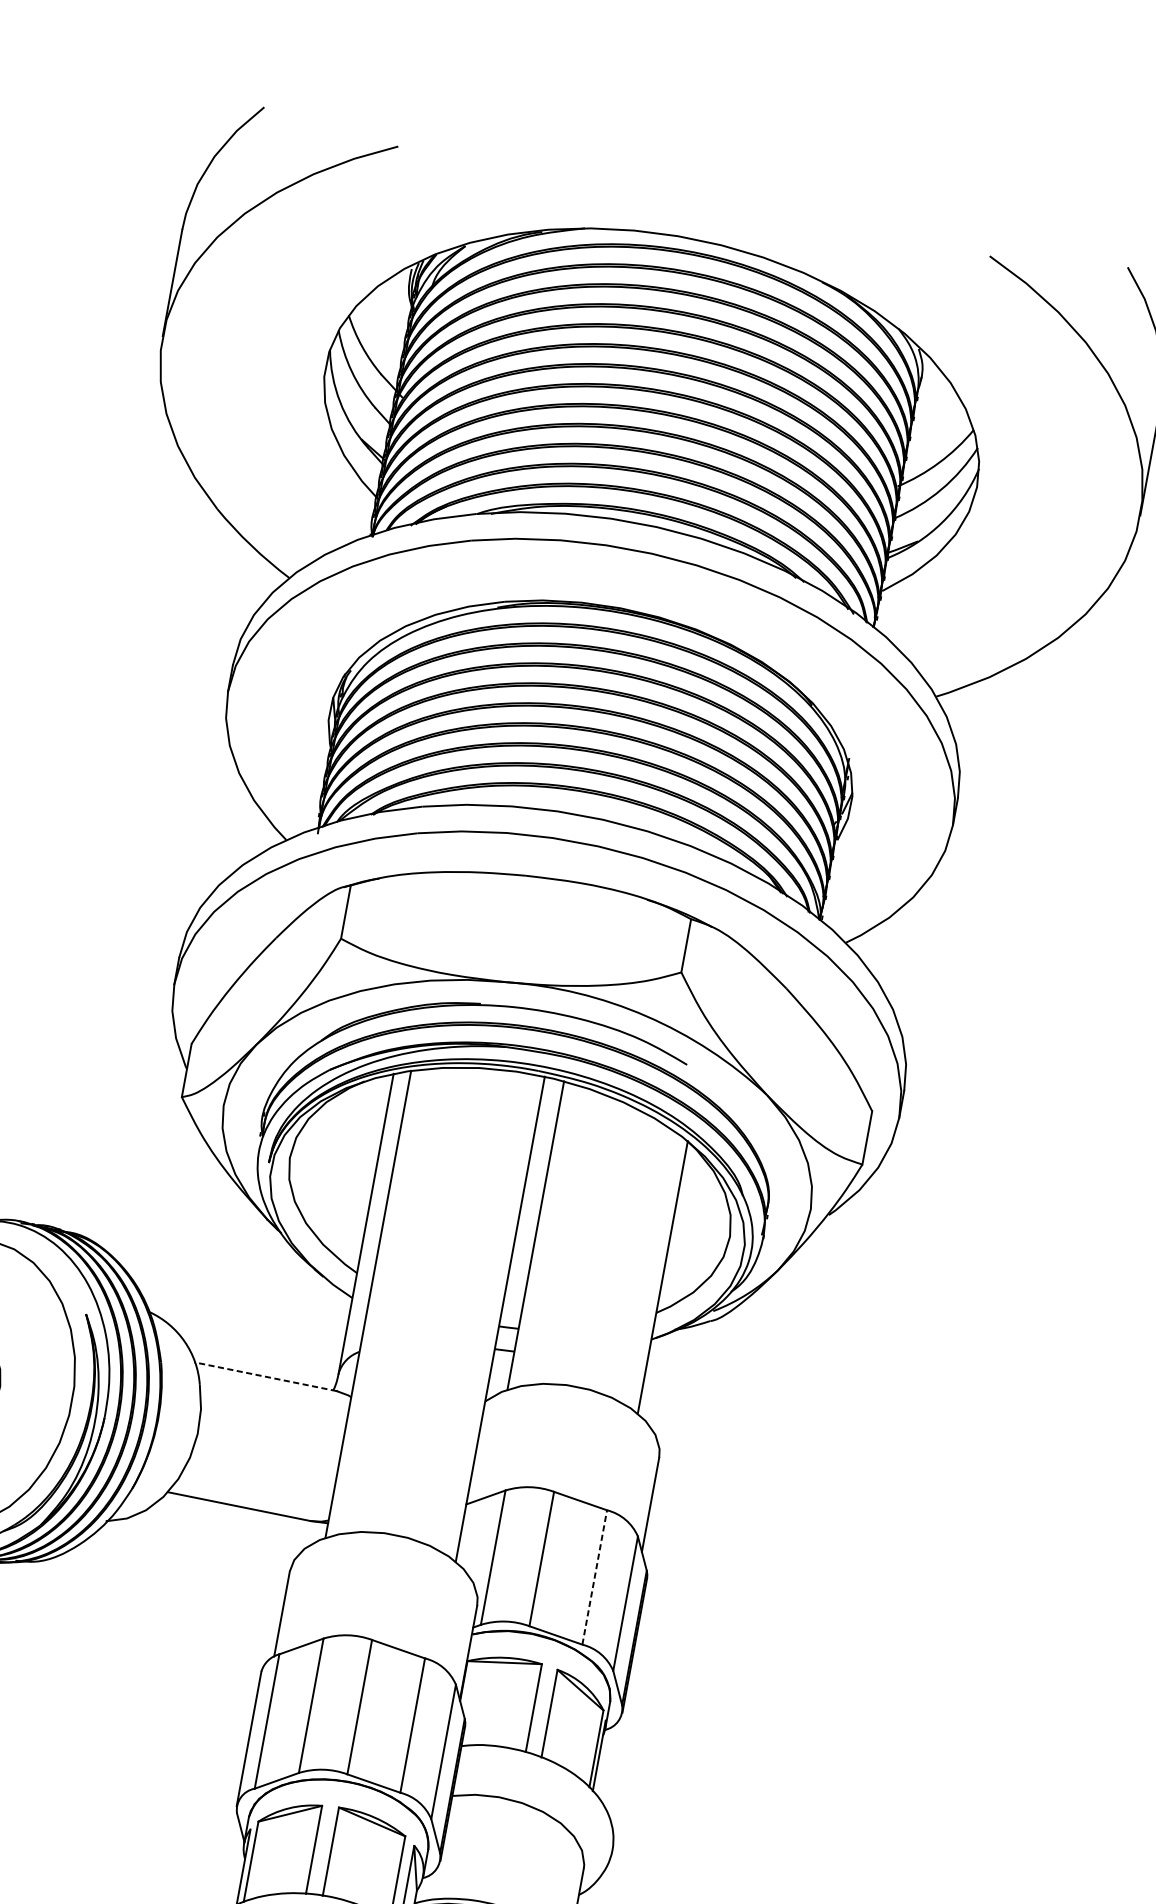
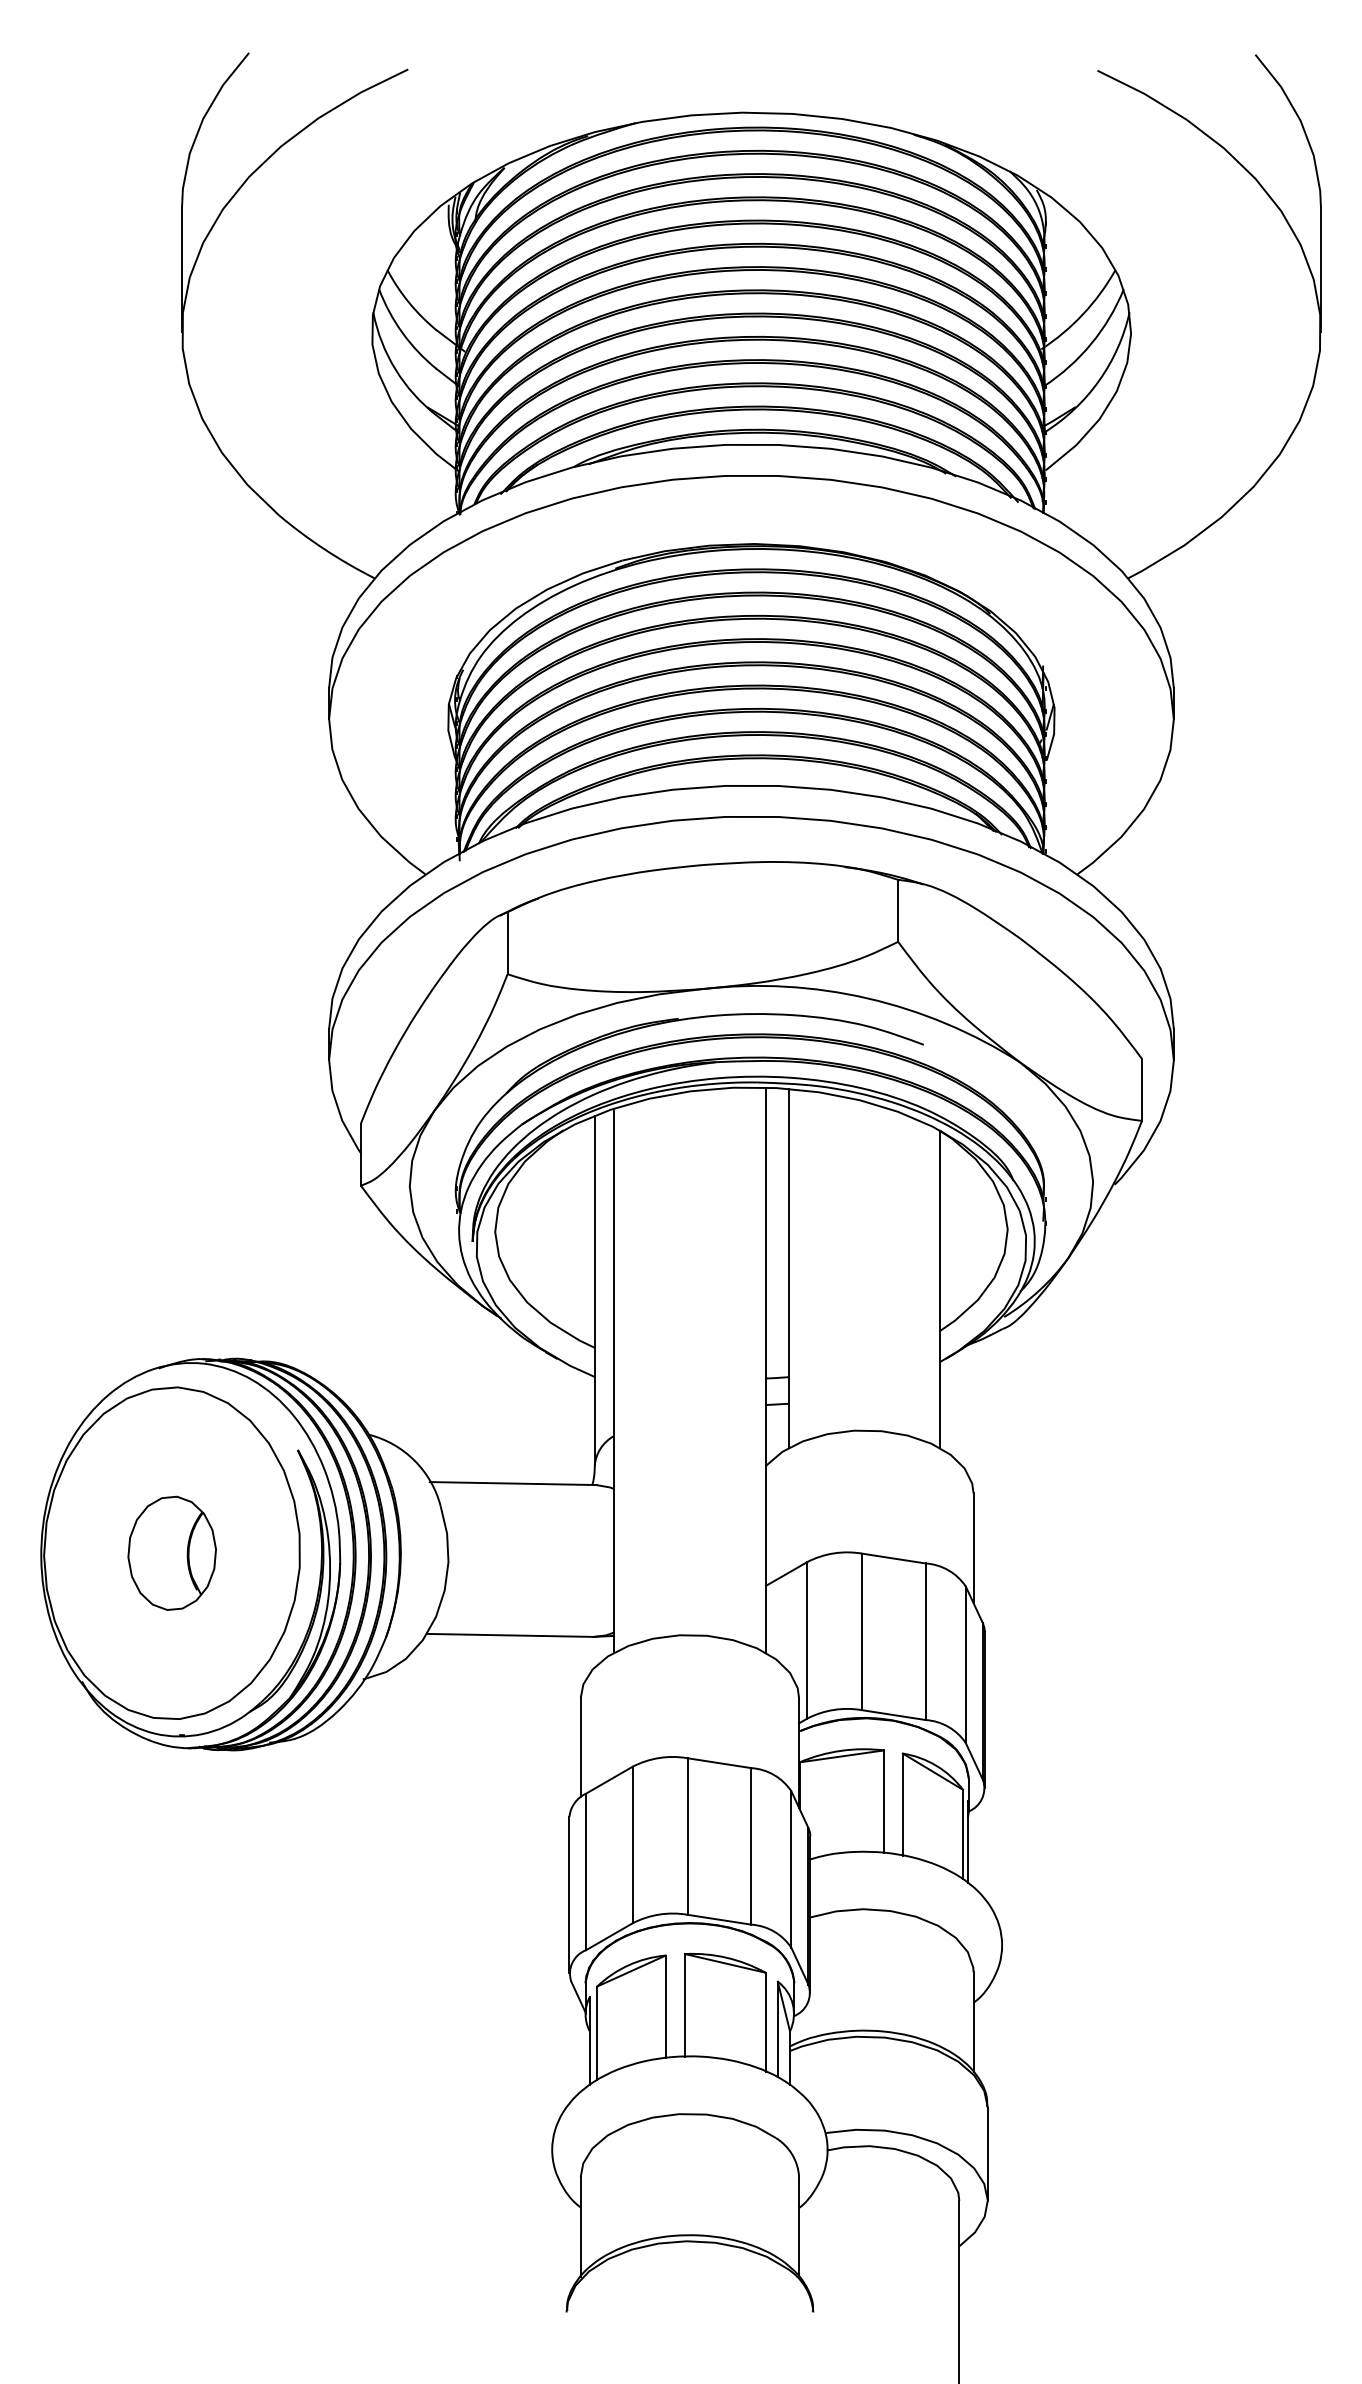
line: (265, 1376) -> (512, 1483), dashed -> solid
line: (594, 1577) -> (925, 1641), dashed -> solid

